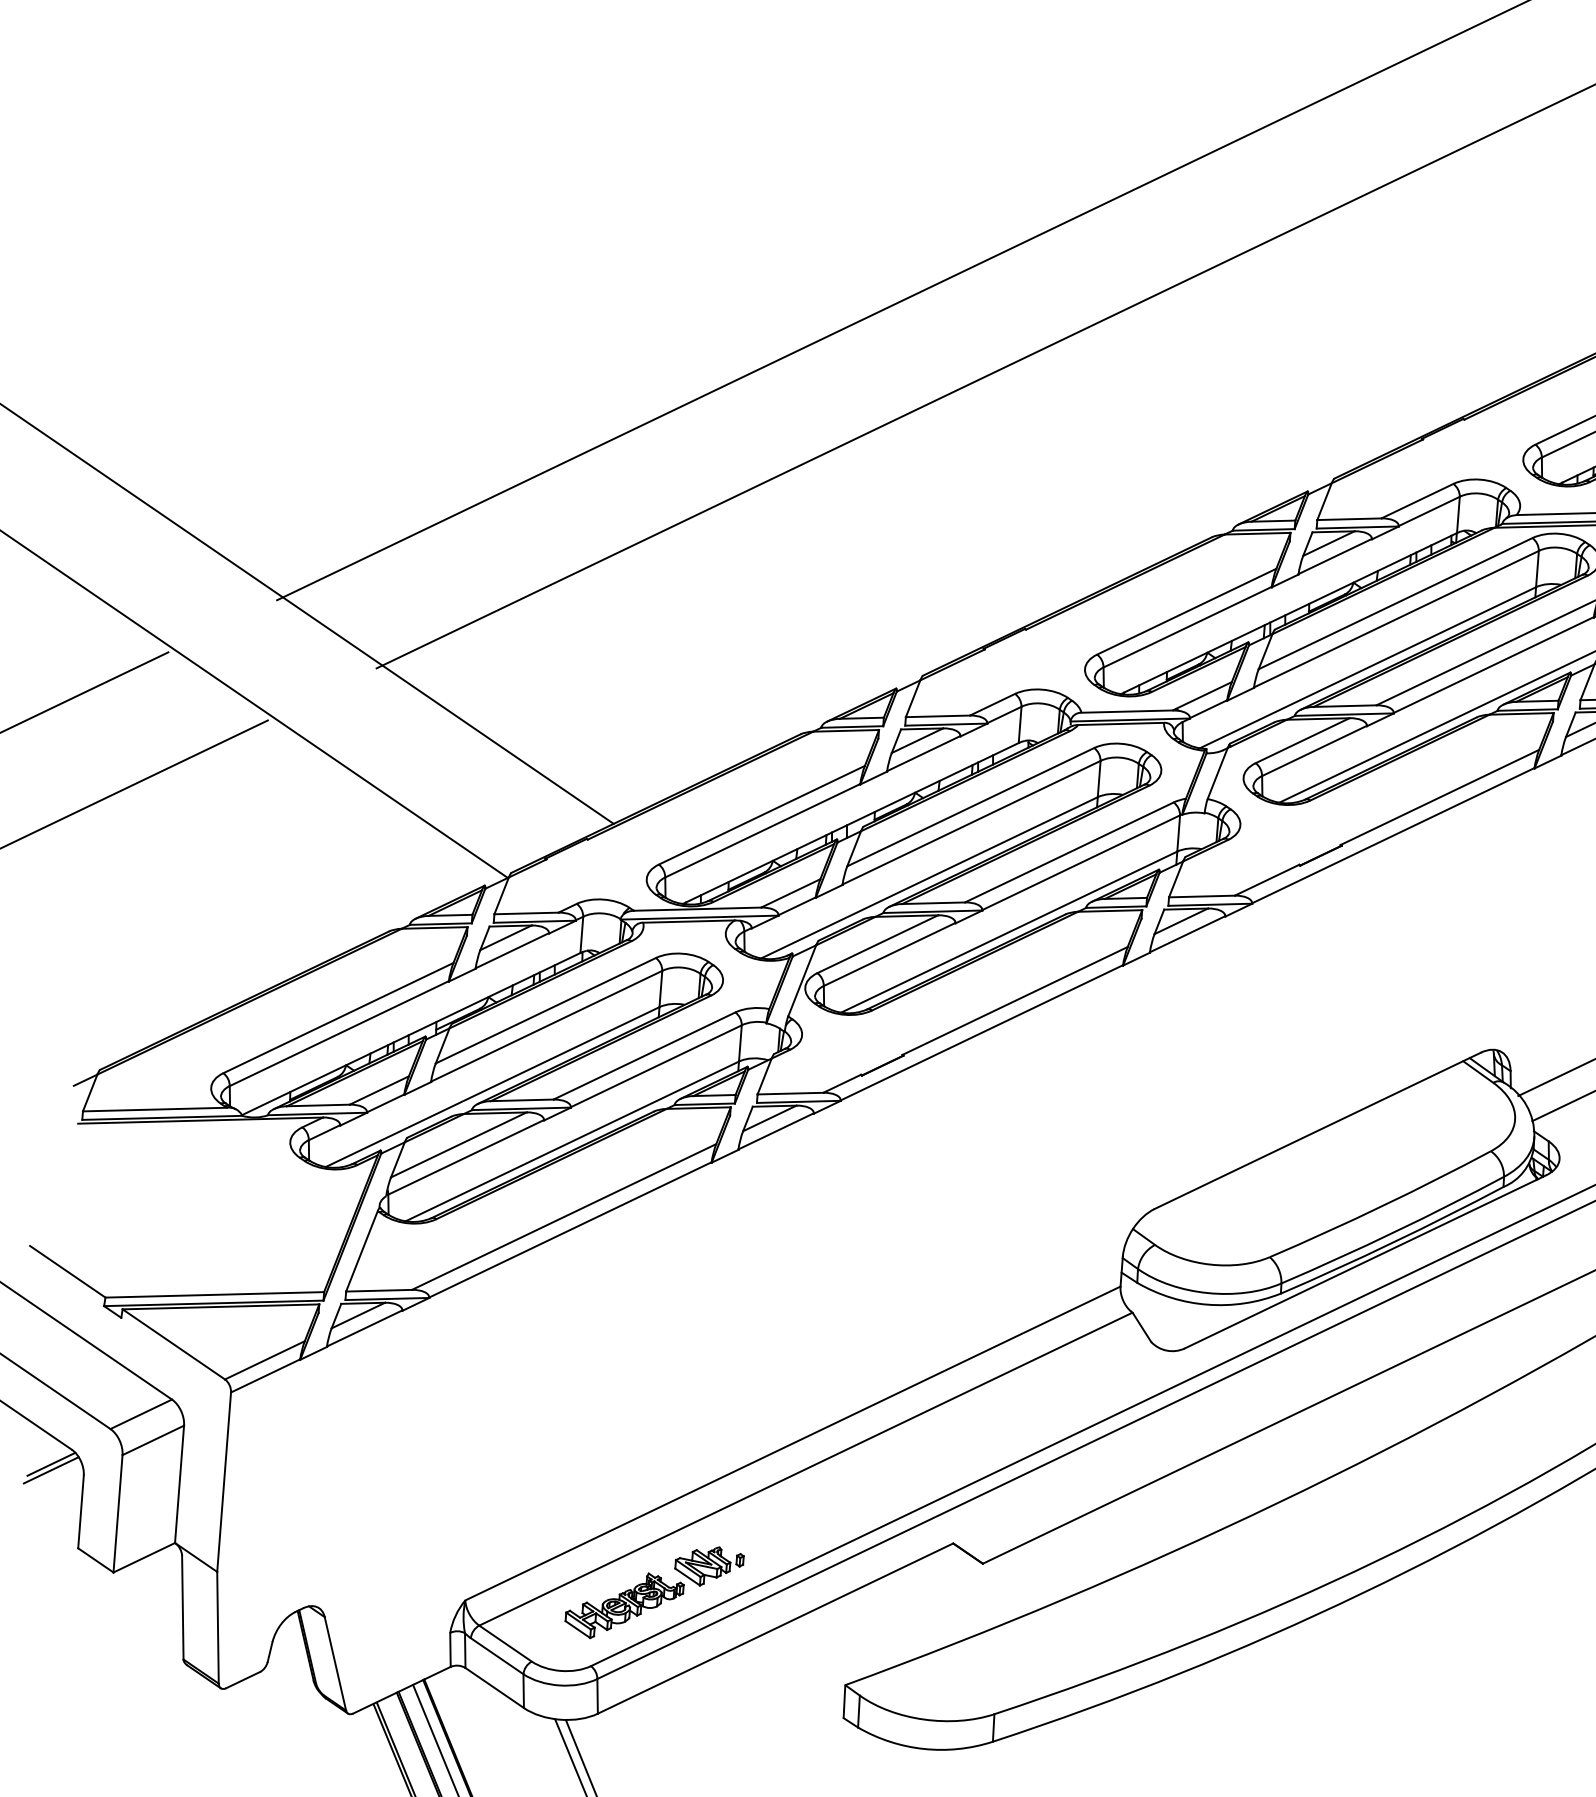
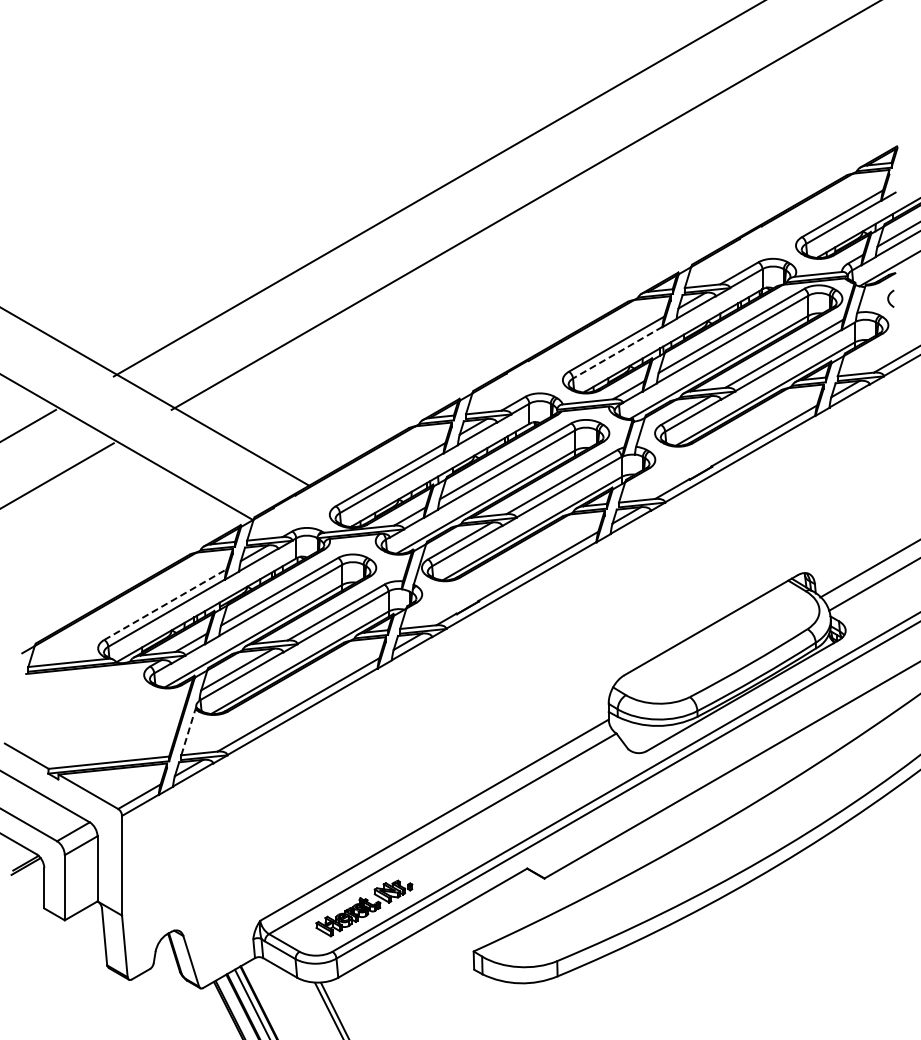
line: (1187, 626) -> (617, 352), solid -> dashed
line: (338, 1017) -> (165, 604), solid -> dashed
line: (362, 1251) -> (188, 732), solid -> dashed

